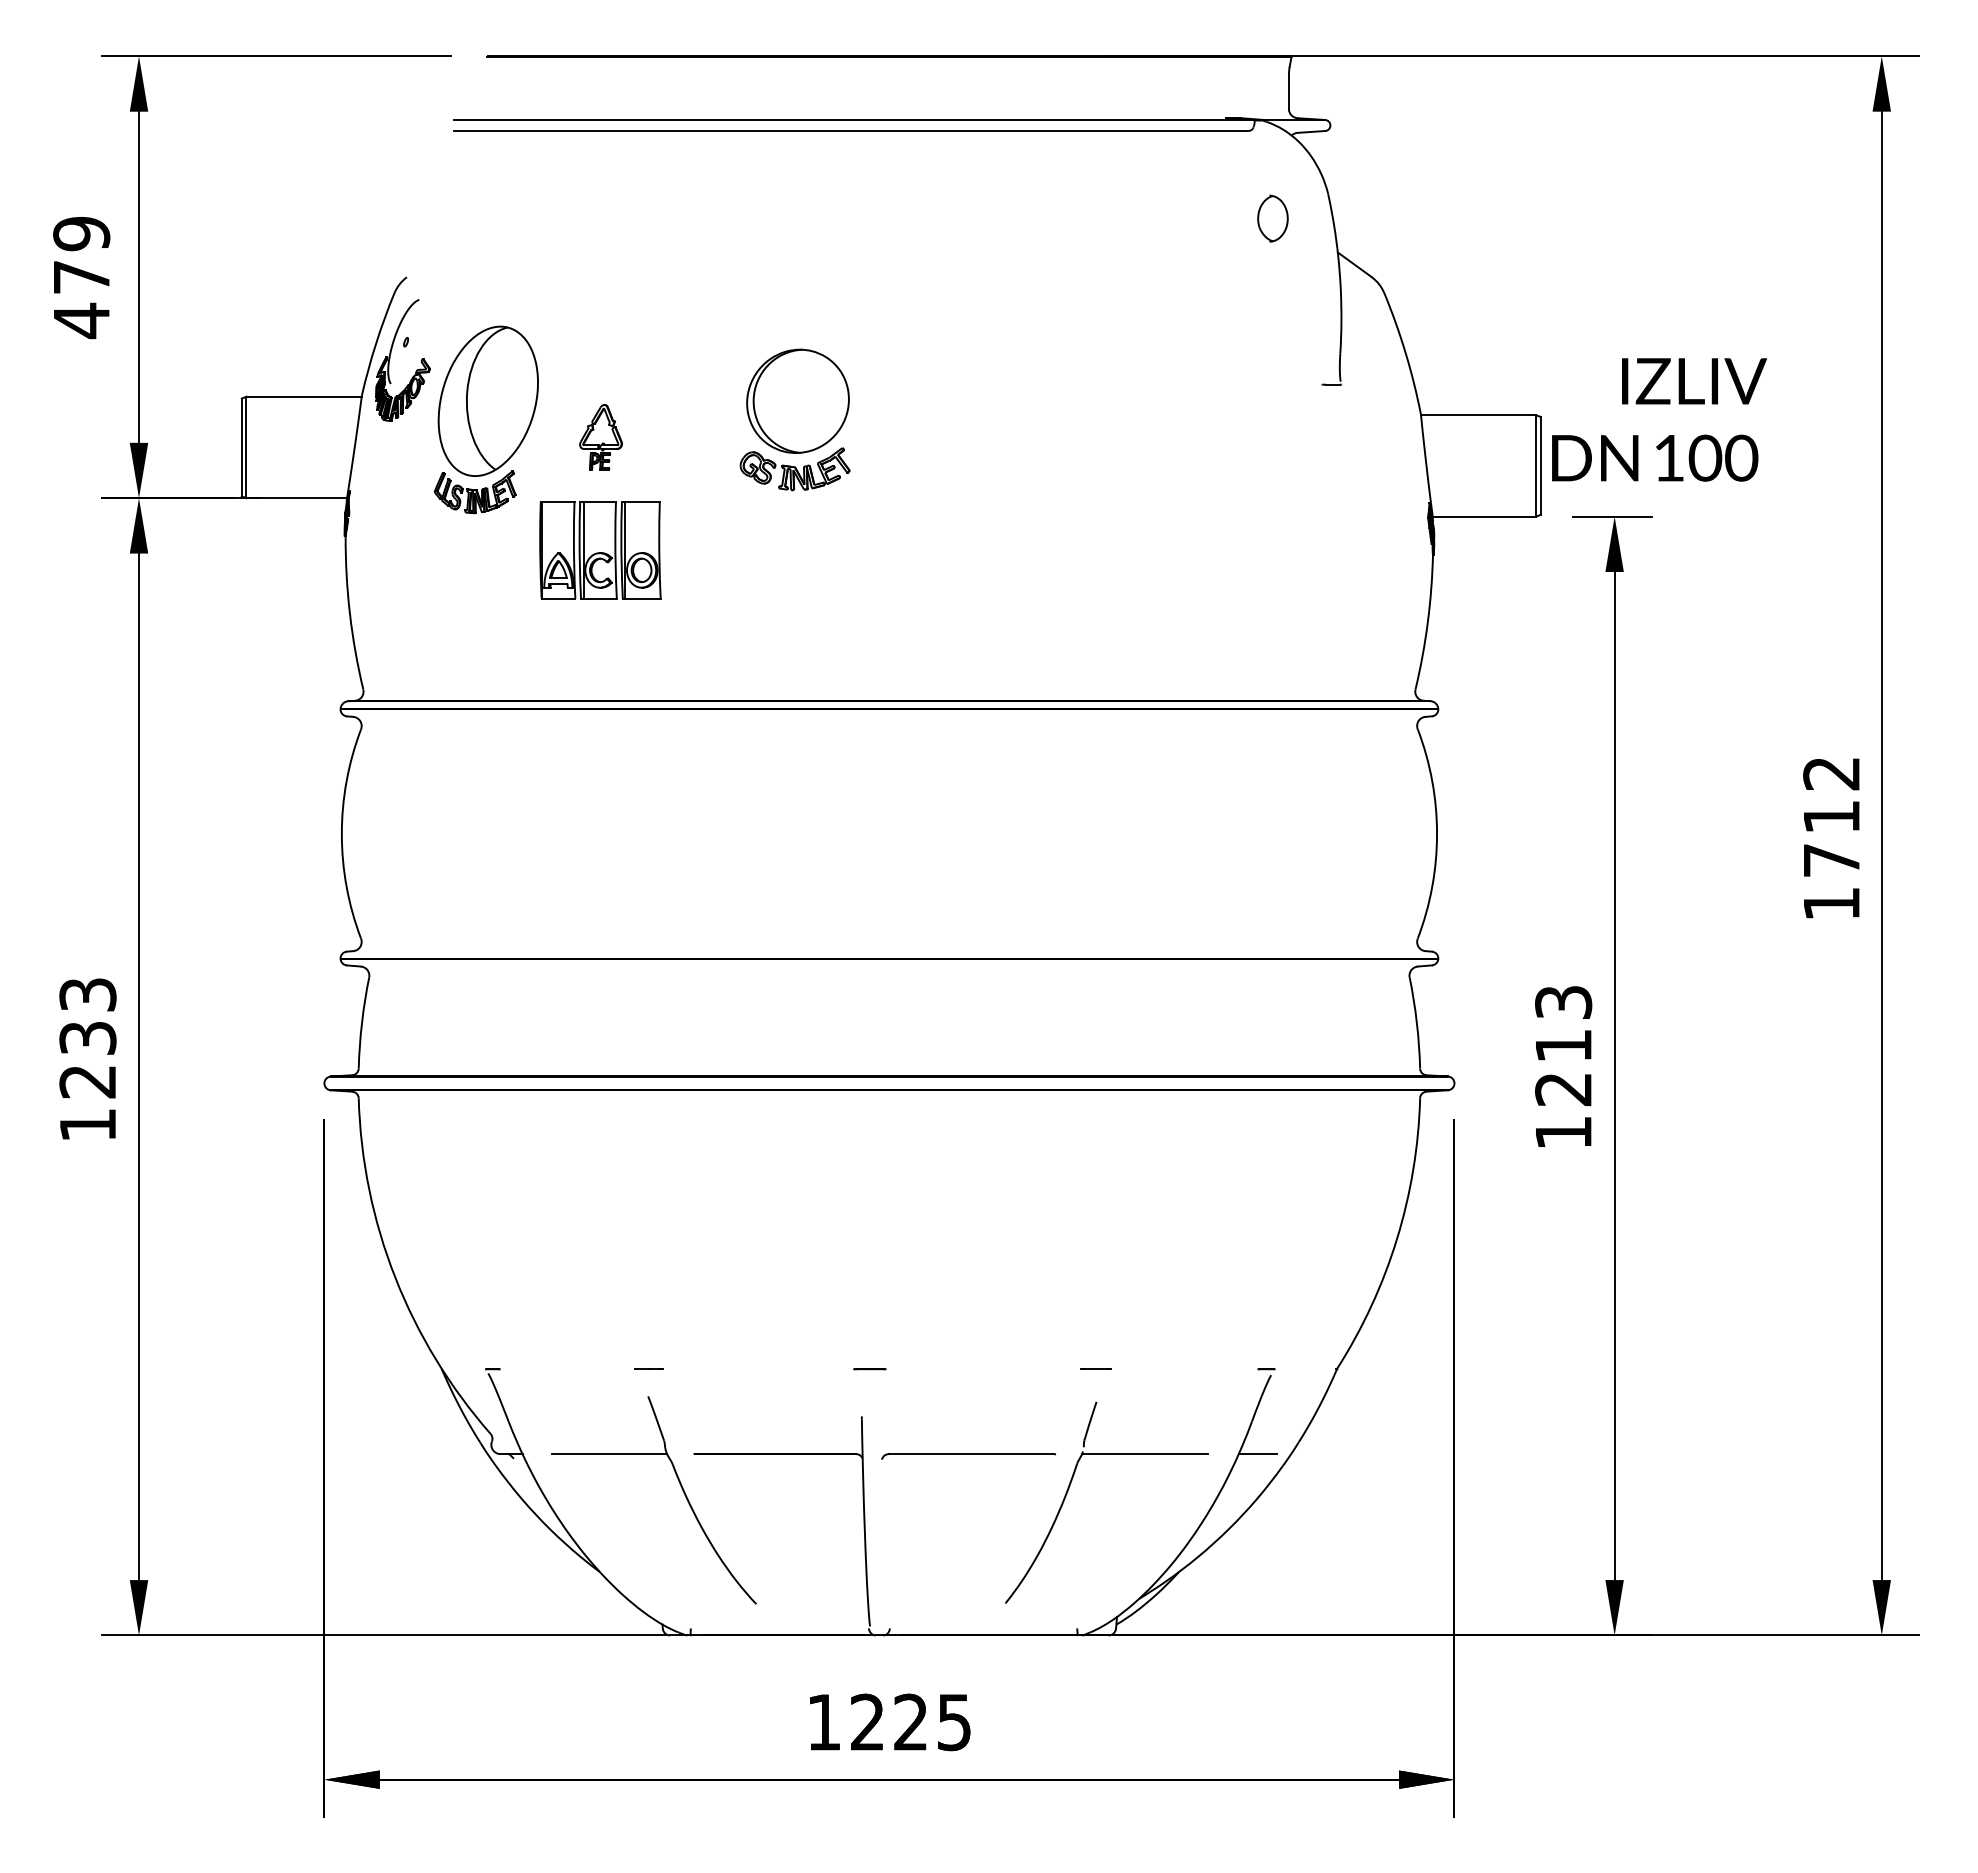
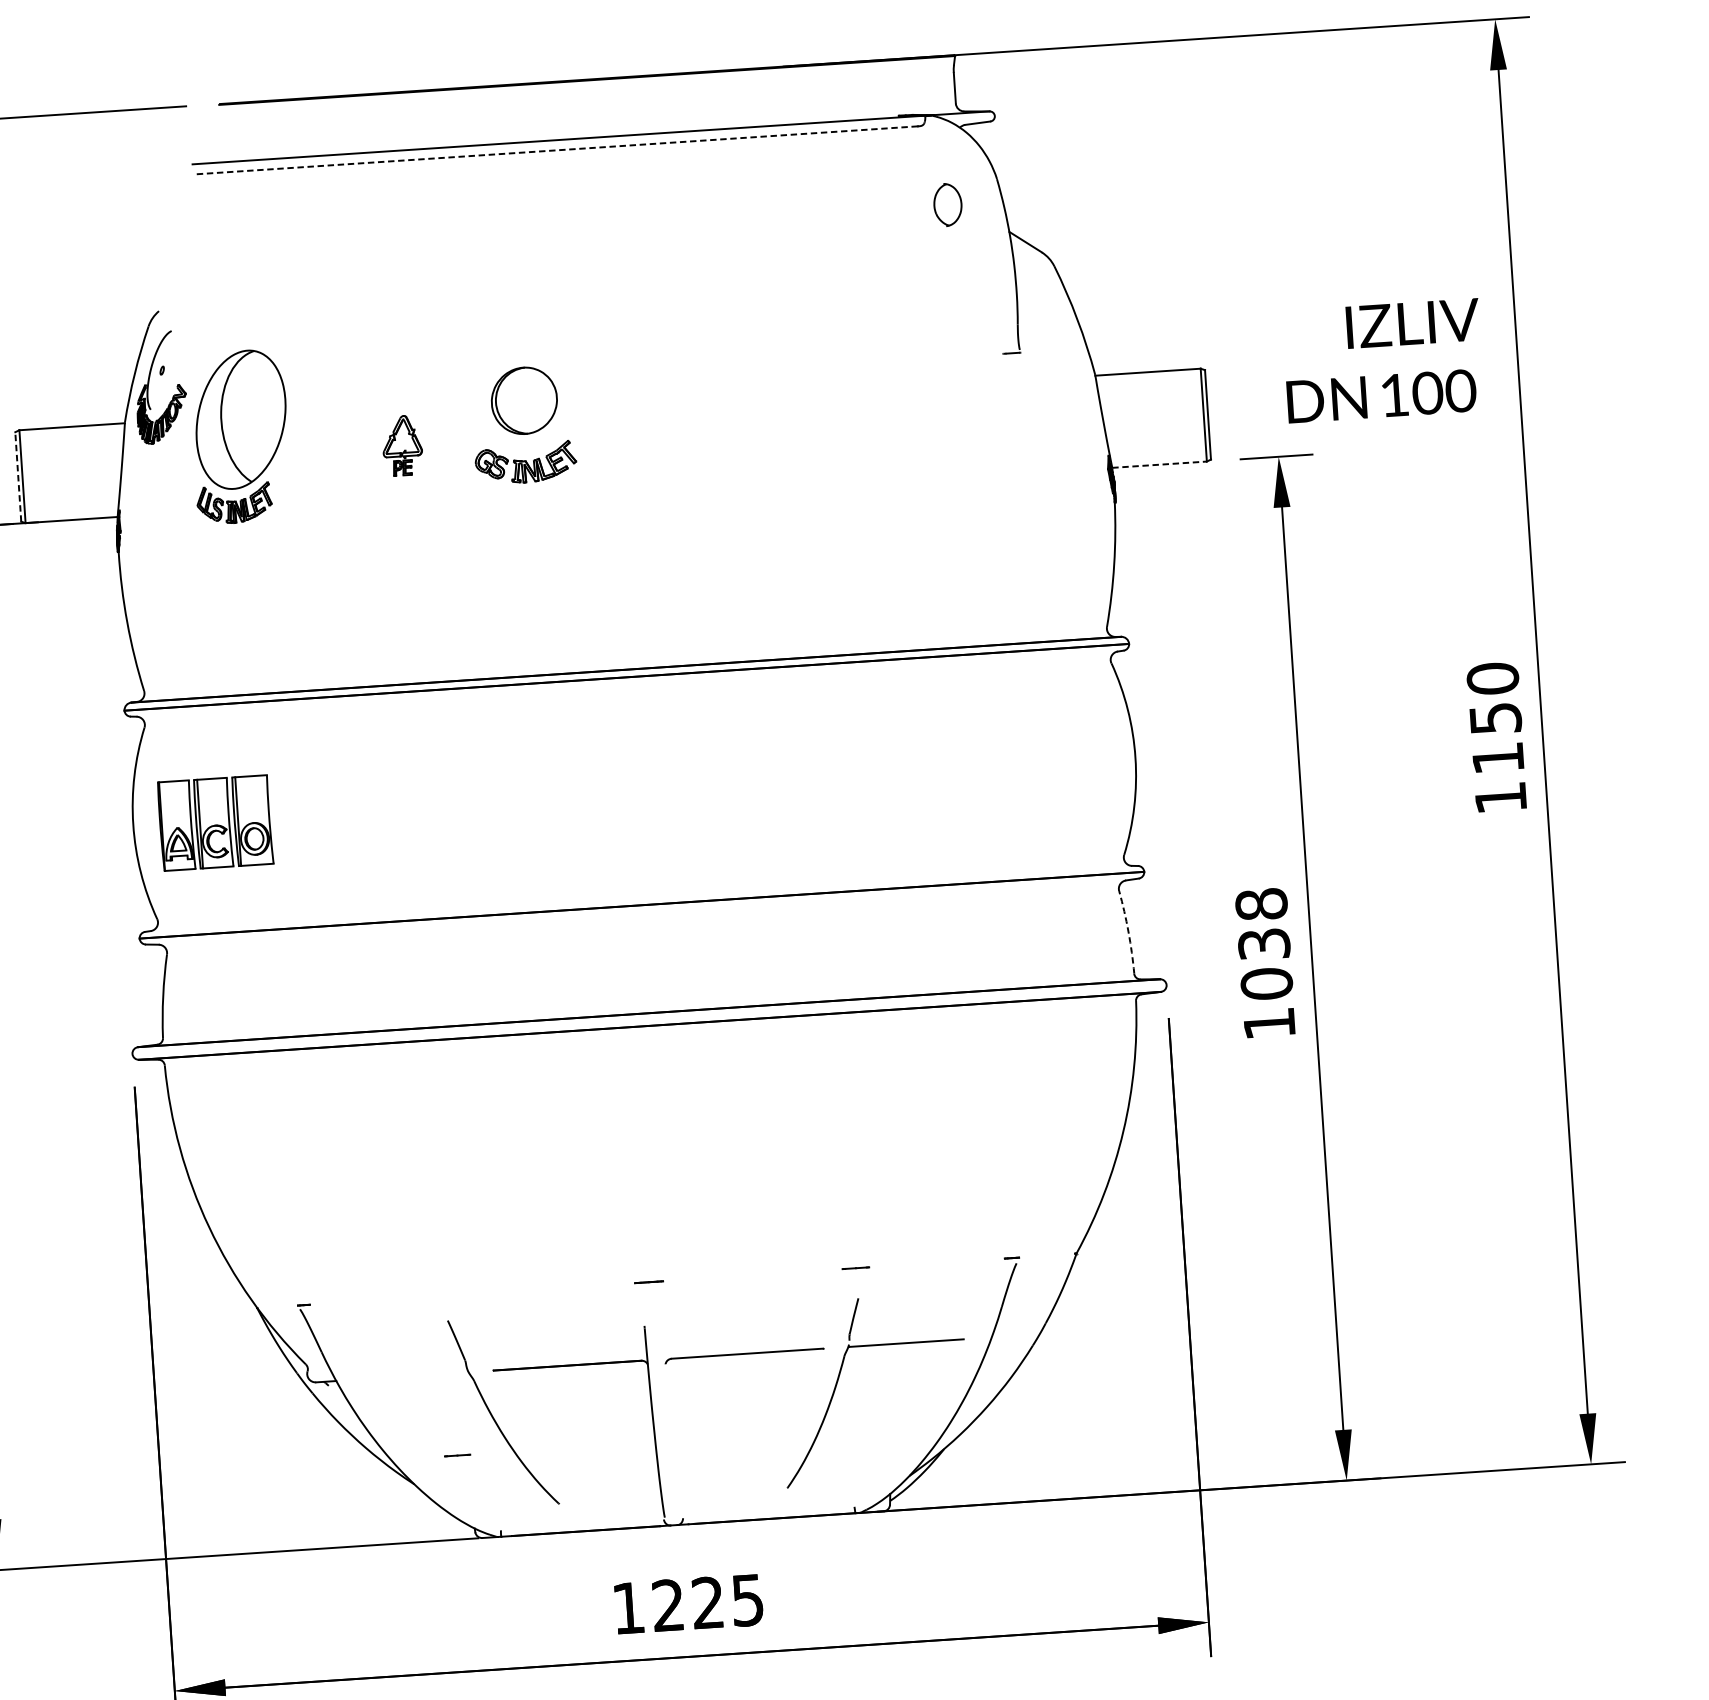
line: (849, 131) -> (555, 150), solid -> dashed
part: (797, 400) -> (523, 400), size x0.7
text: (1659, 419) -> (1383, 360), moved
part: (600, 437) -> (401, 445), moved
line: (241, 447) -> (17, 476), solid -> dashed
line: (1484, 516) -> (1159, 464), solid -> dashed
part: (600, 550) -> (215, 823), moved
text: (1831, 816) -> (1495, 718), 1712 -> 1150
arc: (1416, 1022) -> (1128, 931), solid -> dashed
text: (1563, 1045) -> (1264, 943), 1213 -> 1038
line: (648, 1368) -> (457, 1455), moved
line: (609, 1454) -> (415, 1376), removed
line: (1257, 1454) -> (1008, 1336), removed

